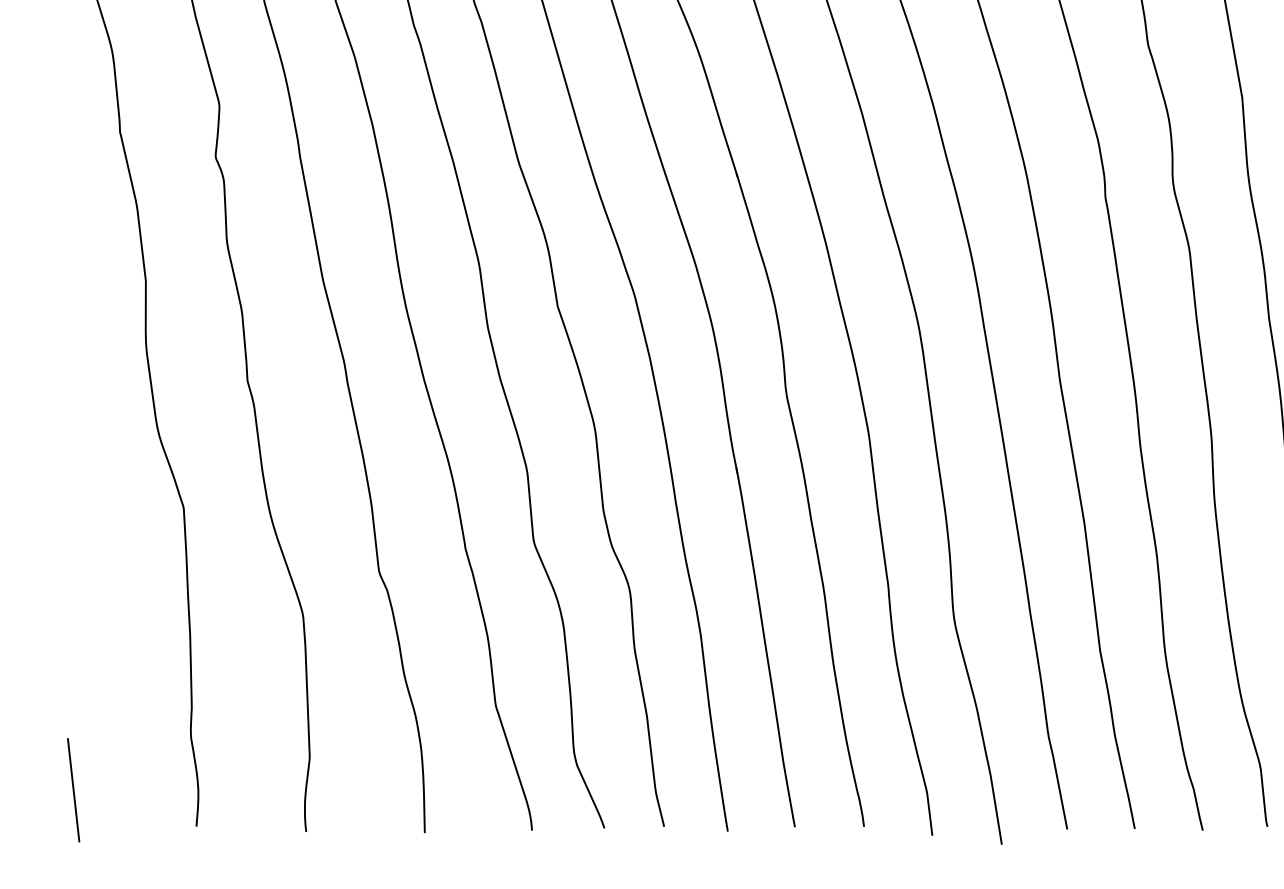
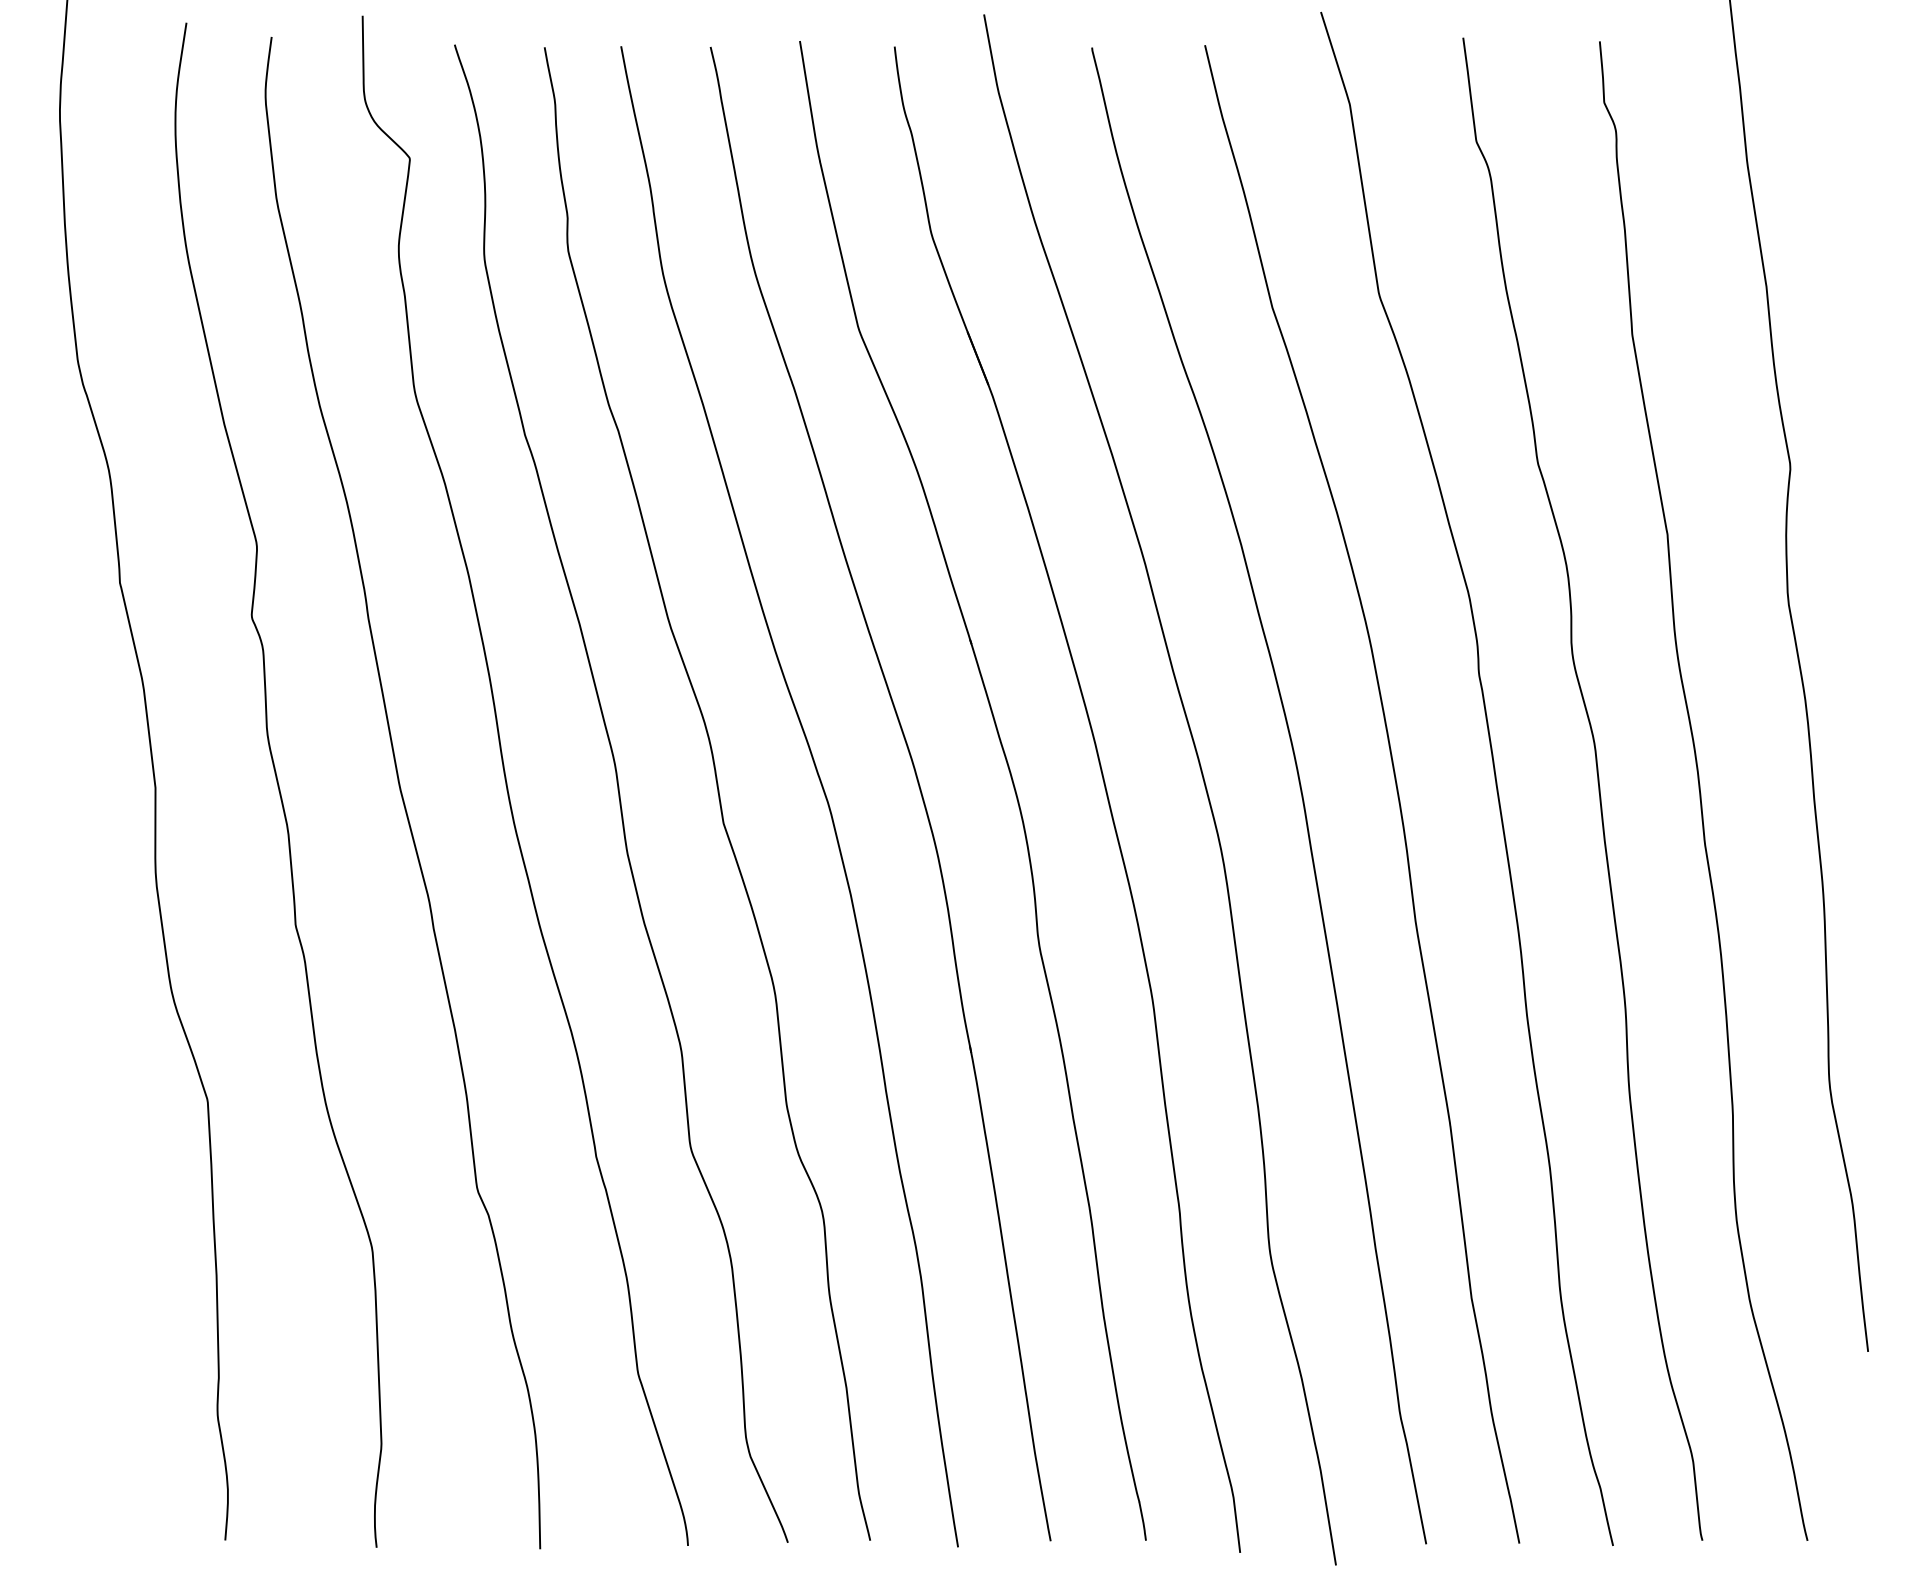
line: (73, 790) -> (55, 1490), removed

